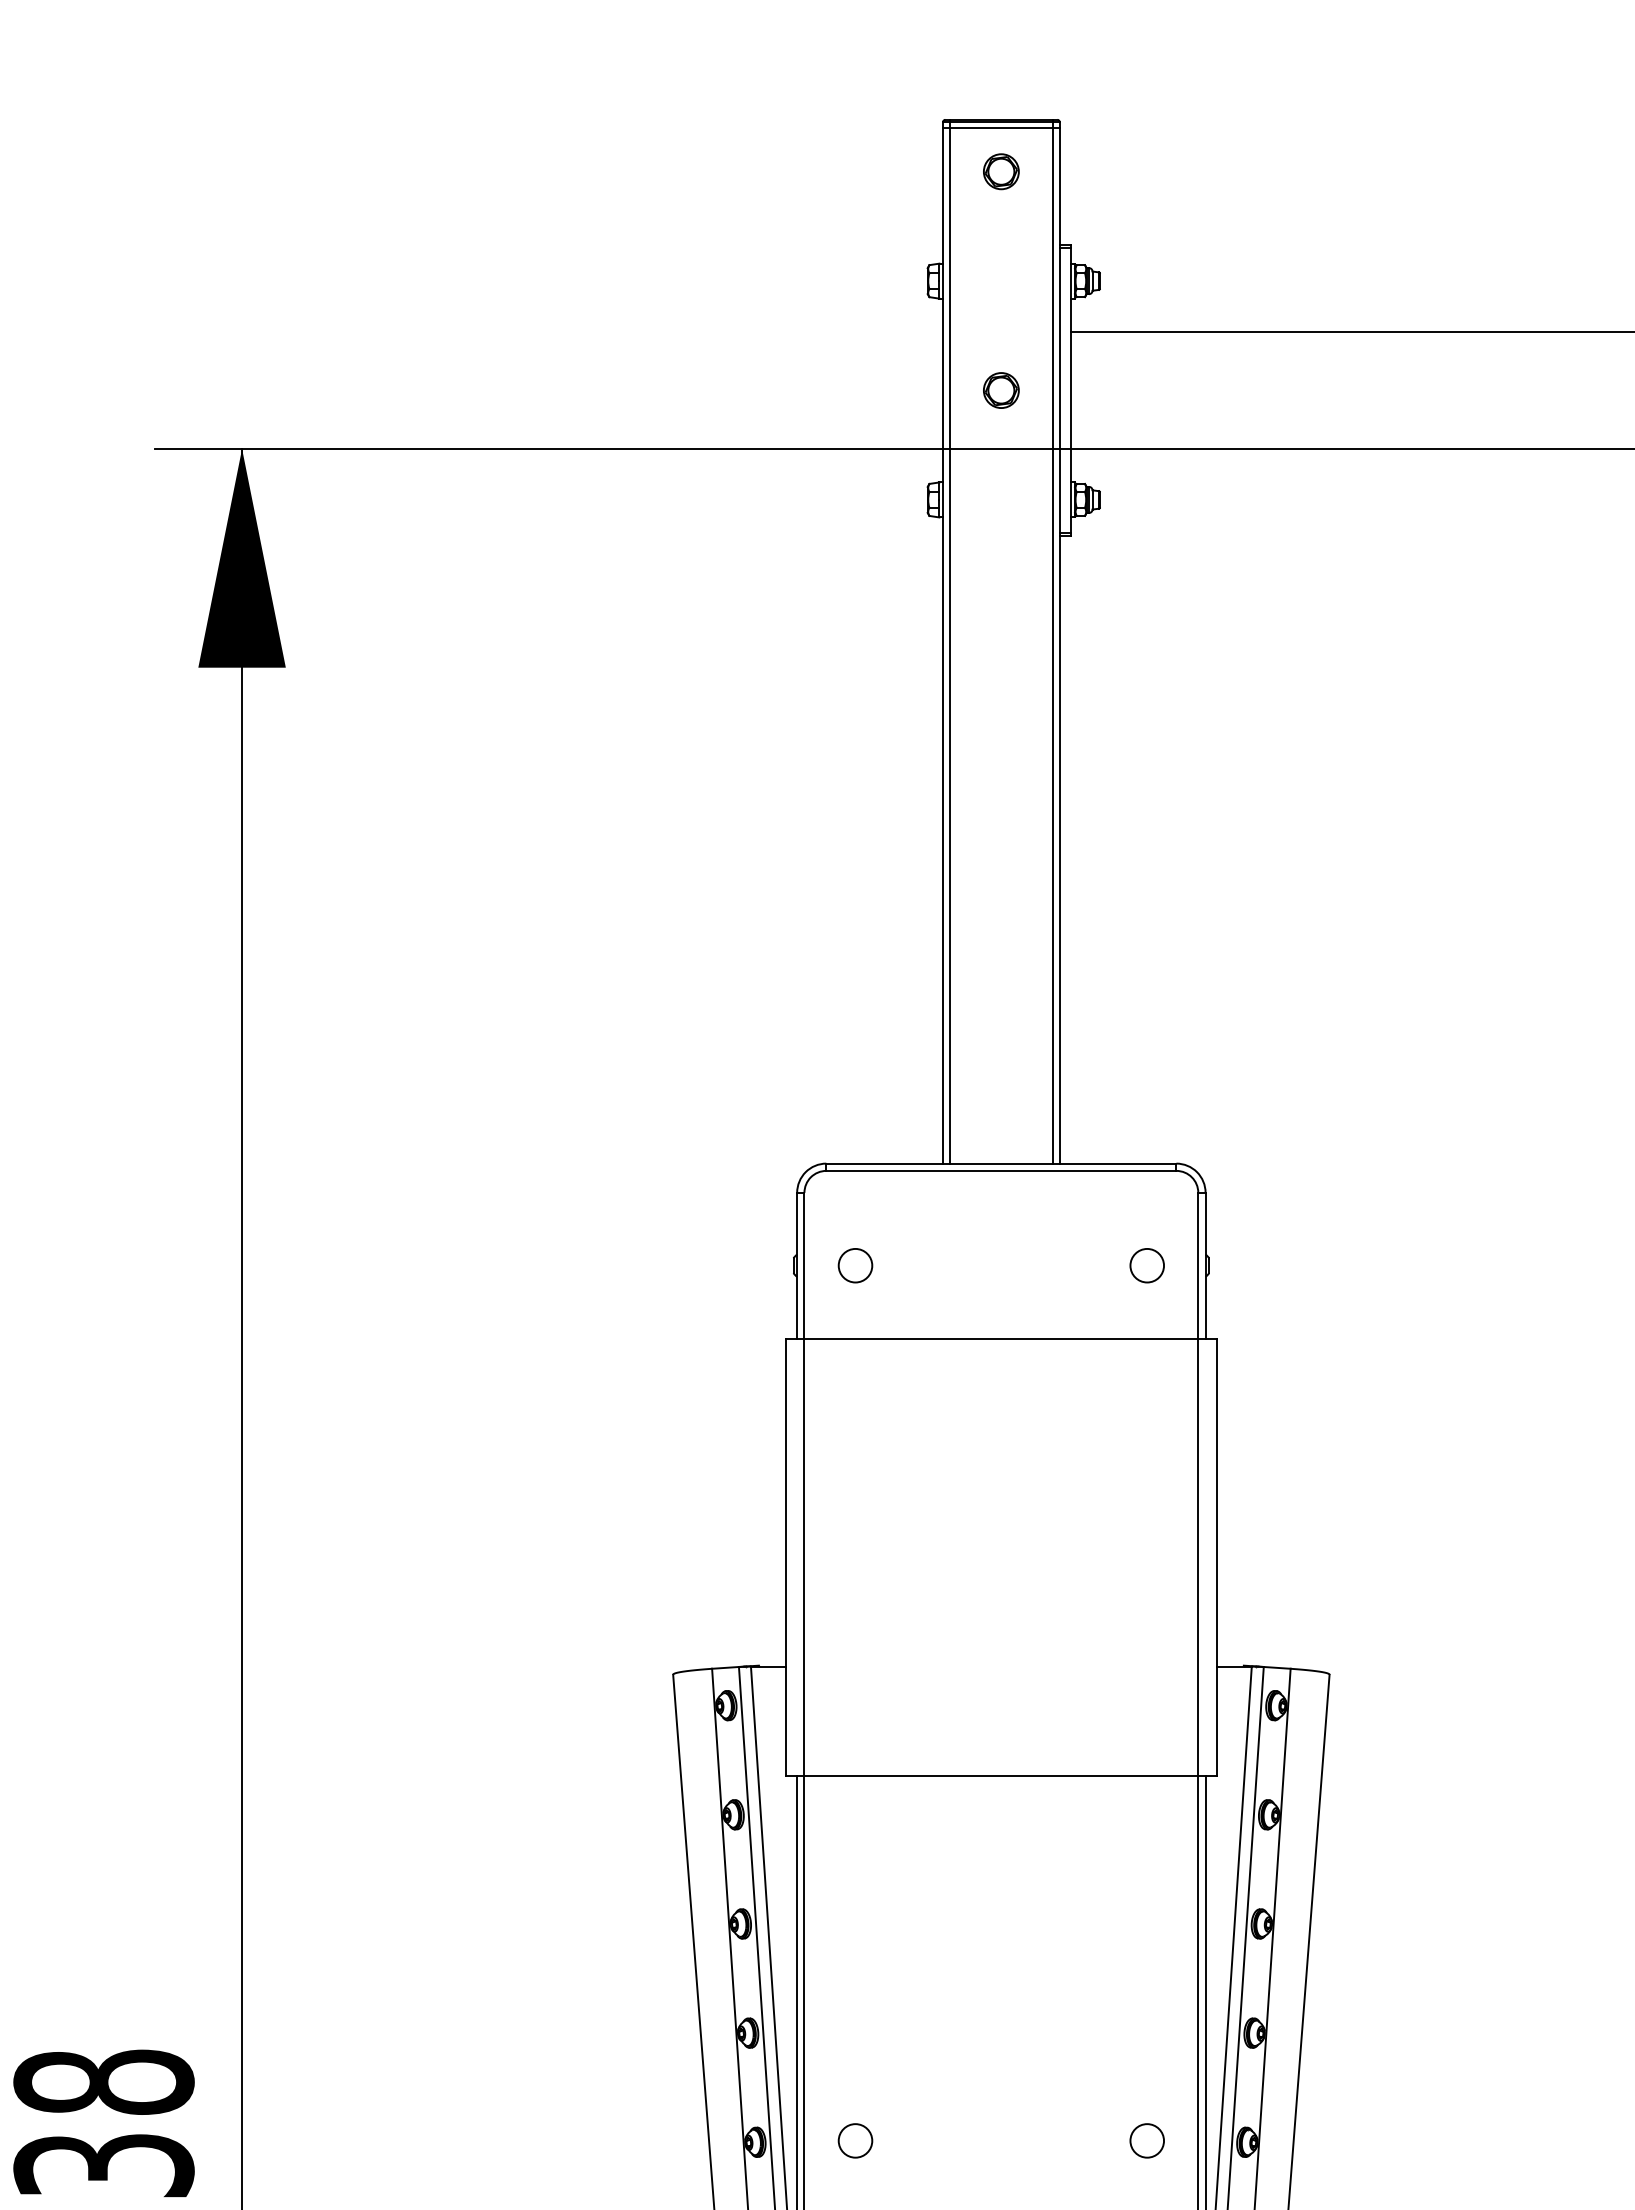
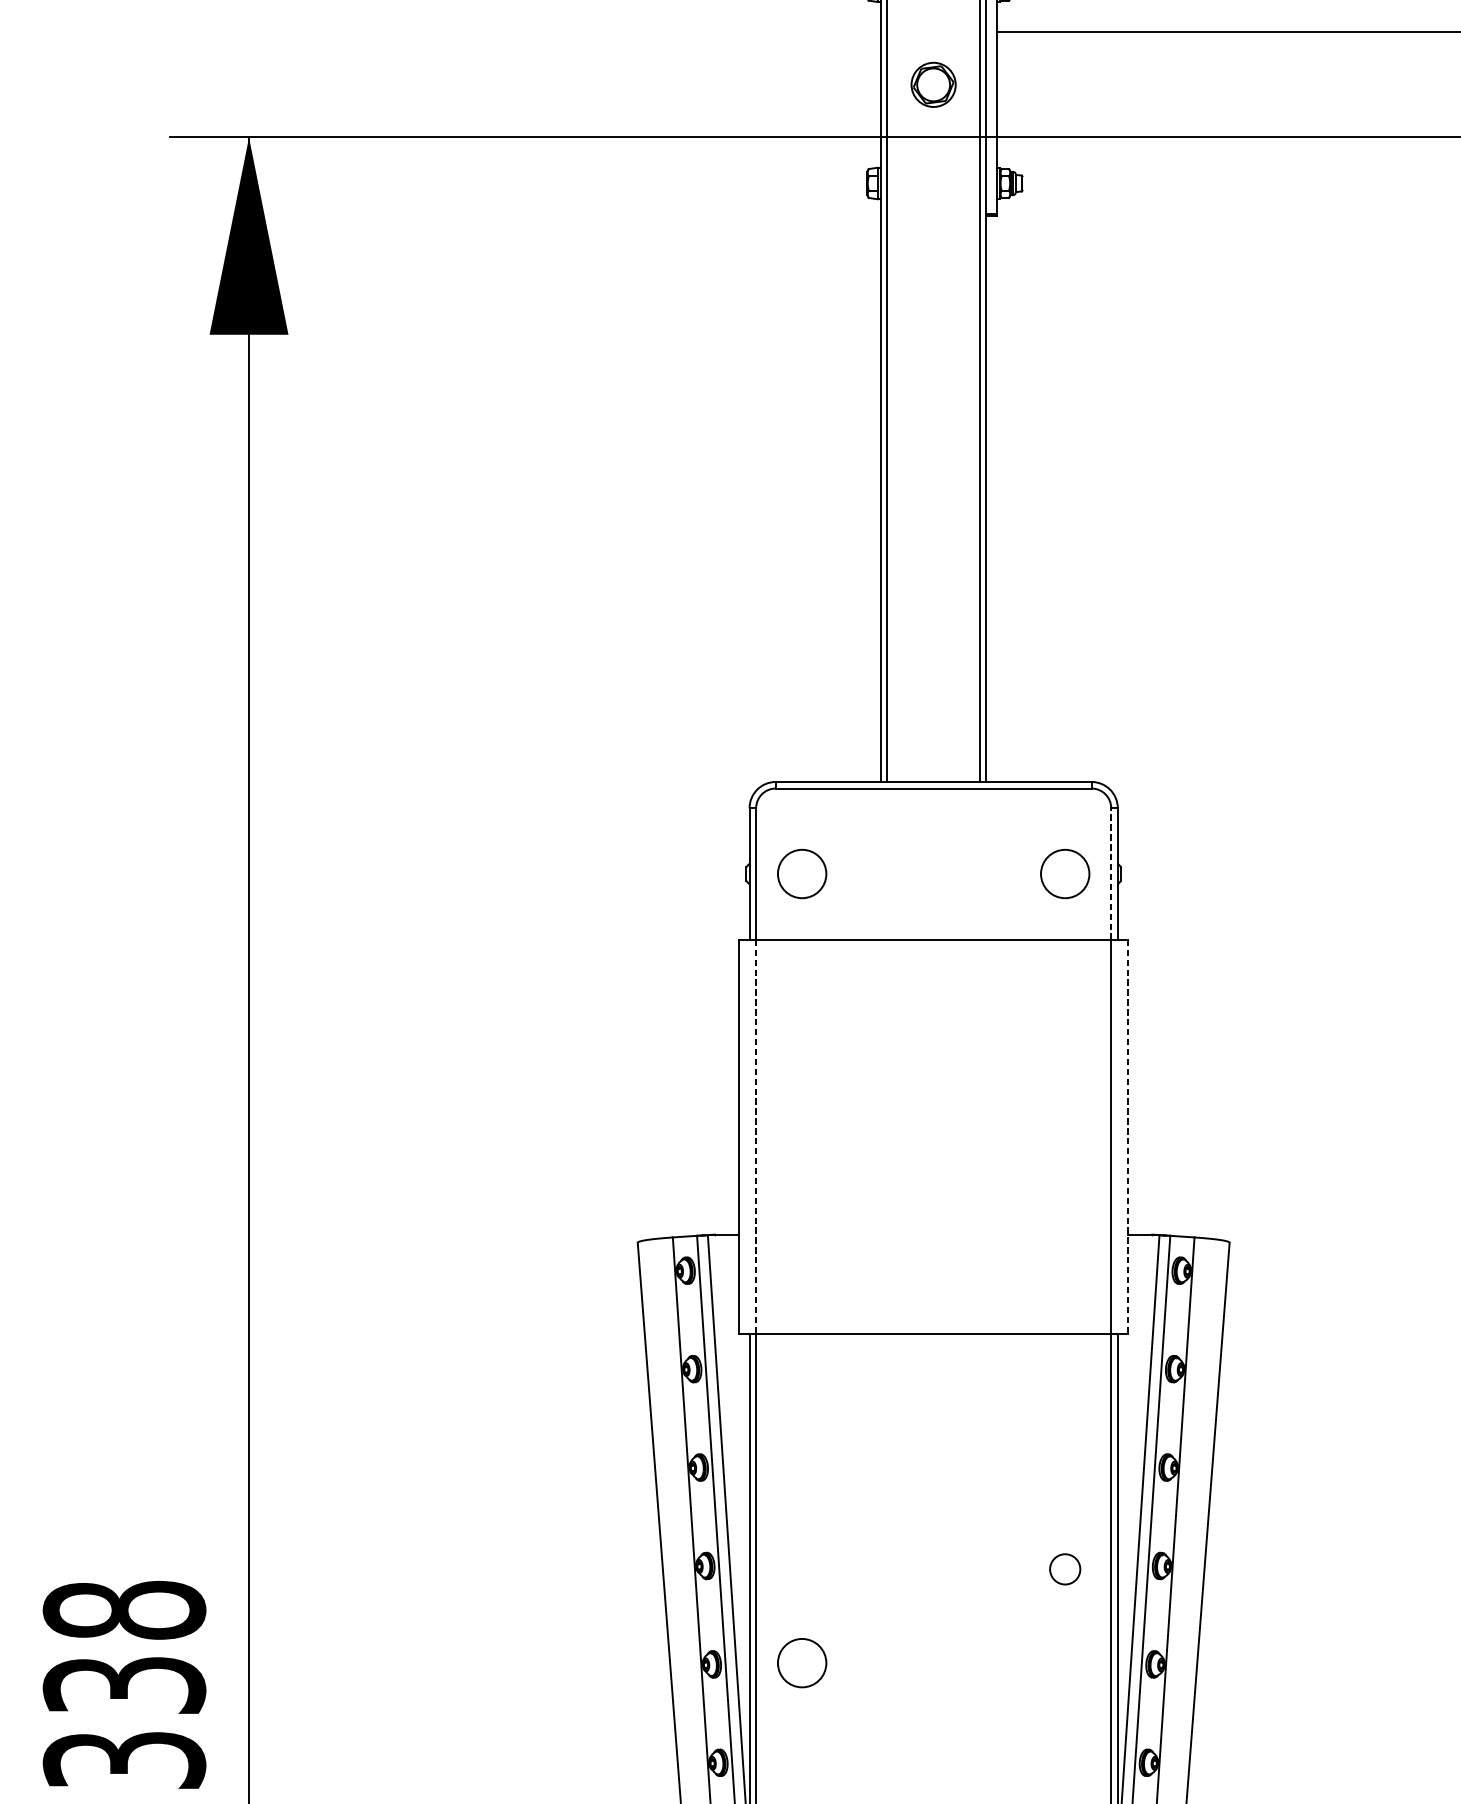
part: (1001, 390) -> (933, 84), size x1.4
circle: (855, 1265) -> (802, 873), size x1.6
circle: (1147, 1265) -> (1065, 873), size x1.6
line: (1198, 1265) -> (1111, 873), solid -> dashed
line: (804, 1557) -> (756, 1137), solid -> dashed
line: (1217, 1557) -> (1128, 1137), solid -> dashed
circle: (855, 2140) -> (802, 1662), size x1.6
circle: (1146, 2140) -> (1064, 1569), moved

